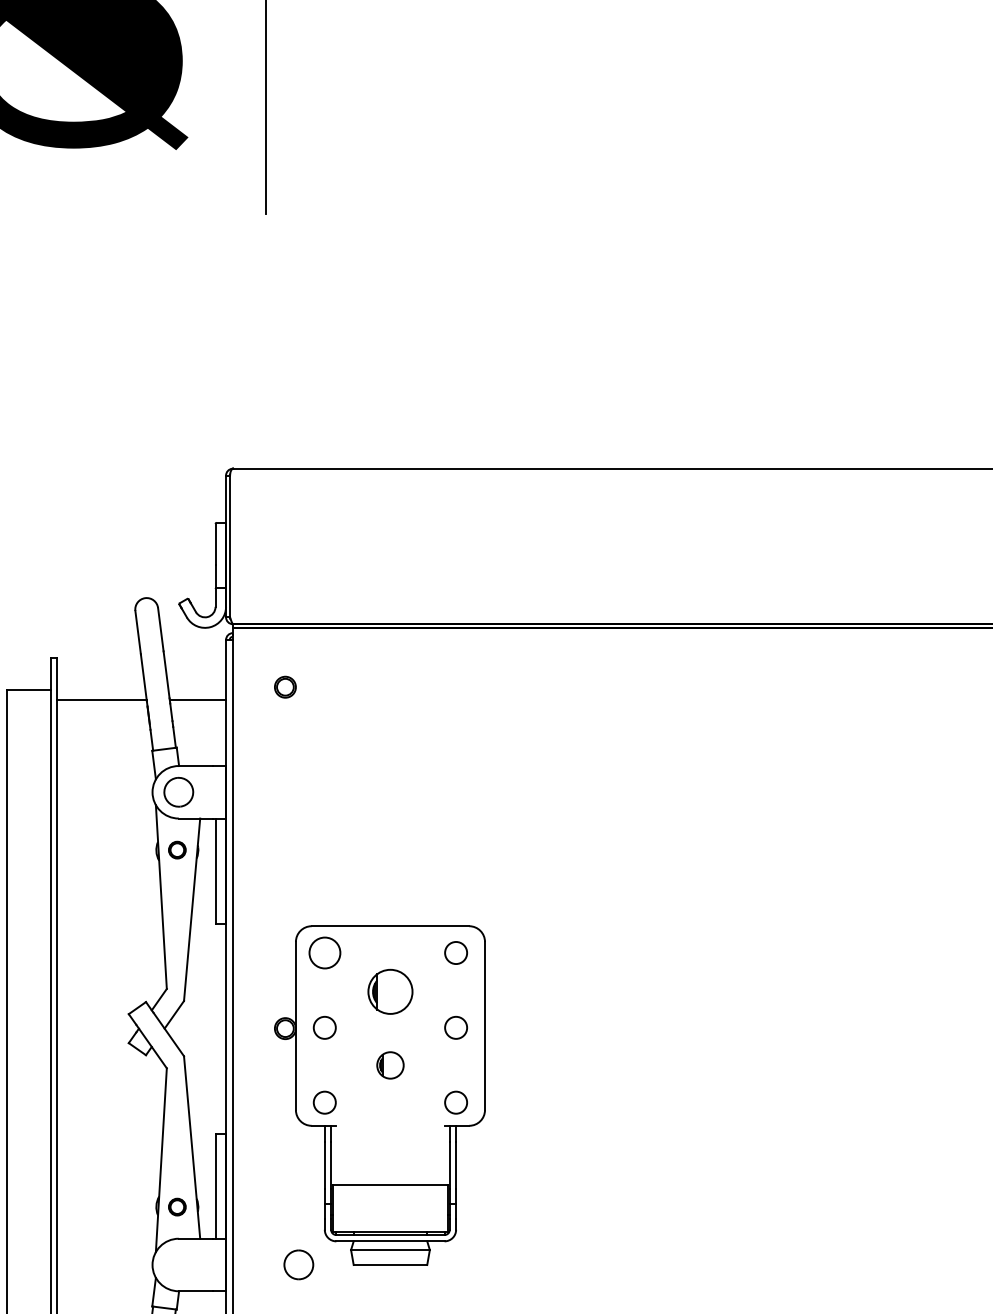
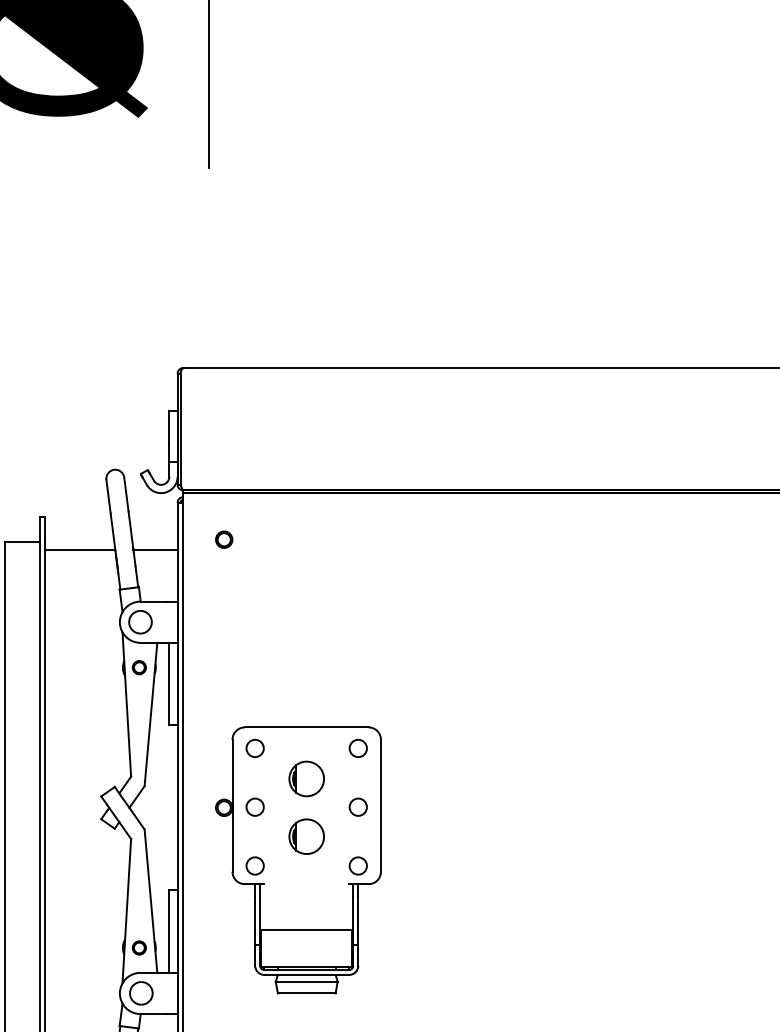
circle: (324, 952) -> (254, 748), size x0.71
part: (390, 1065) -> (306, 836), size x1.67
part: (298, 1264) -> (141, 993), moved

